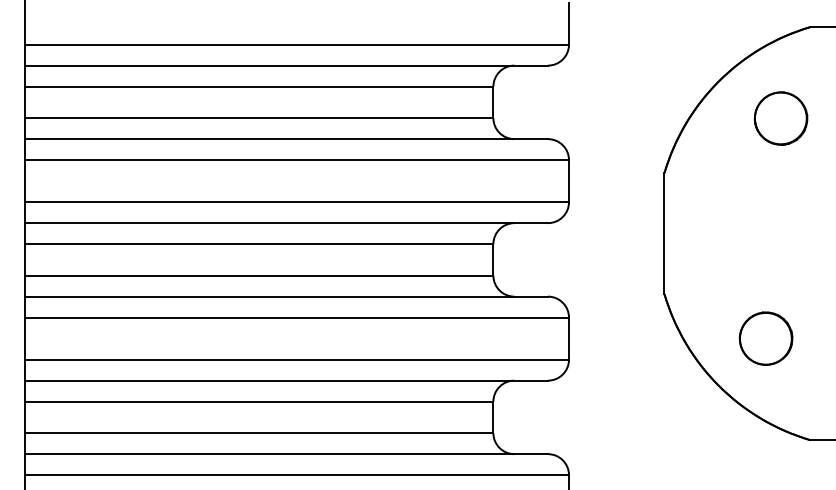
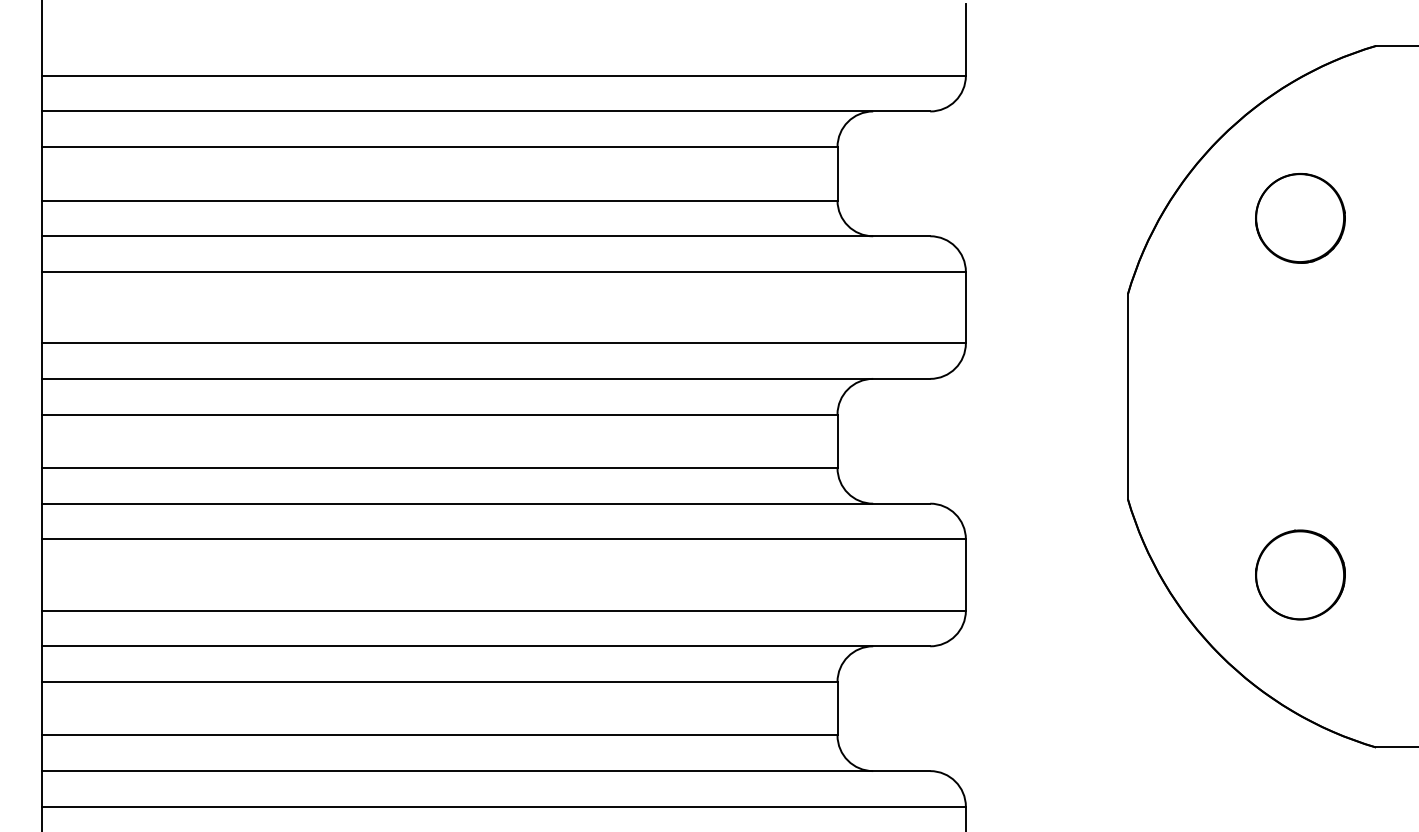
part: (780, 118) -> (1299, 218), moved

